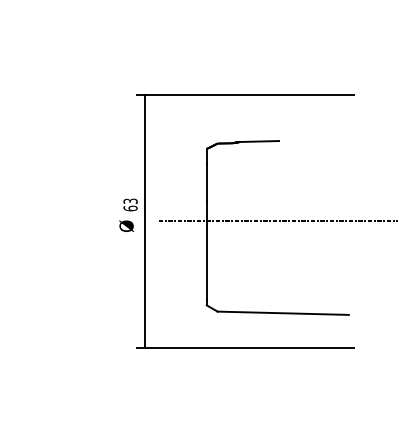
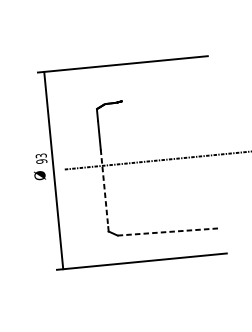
line: (259, 141) -> (137, 99), removed
text: (130, 208) -> (41, 161), 63 -> 93
line: (206, 250) -> (104, 188), solid -> dashed
line: (283, 313) -> (169, 232), solid -> dashed

